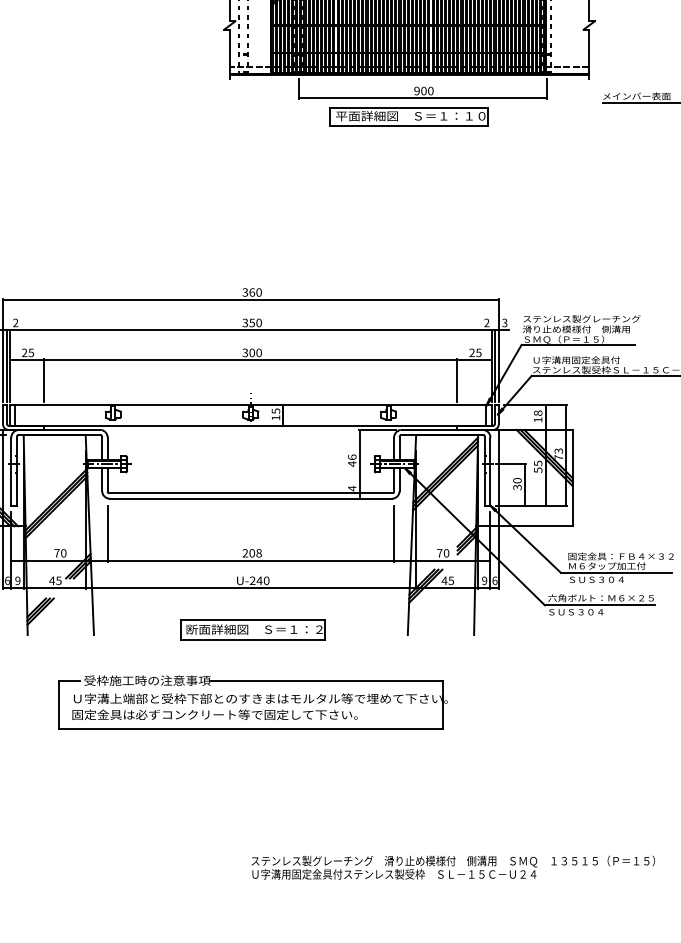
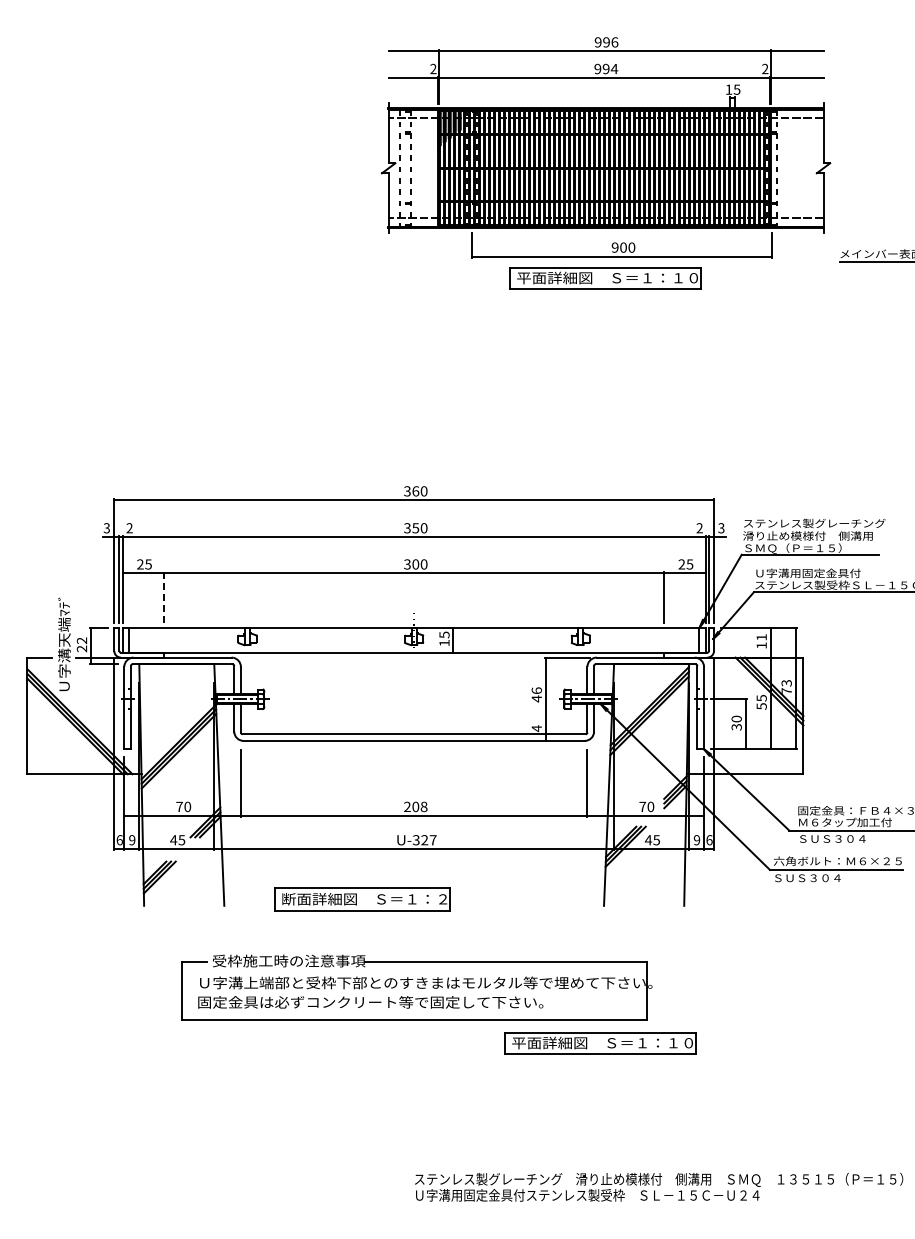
line: (44, 381) -> (164, 598), solid -> dashed
text: (537, 413) -> (761, 637), 18 -> 11
text: (259, 581) -> (424, 840), U-240 -> U-327
part: (252, 629) -> (362, 899), moved
part: (404, 748) -> (600, 1043), added

